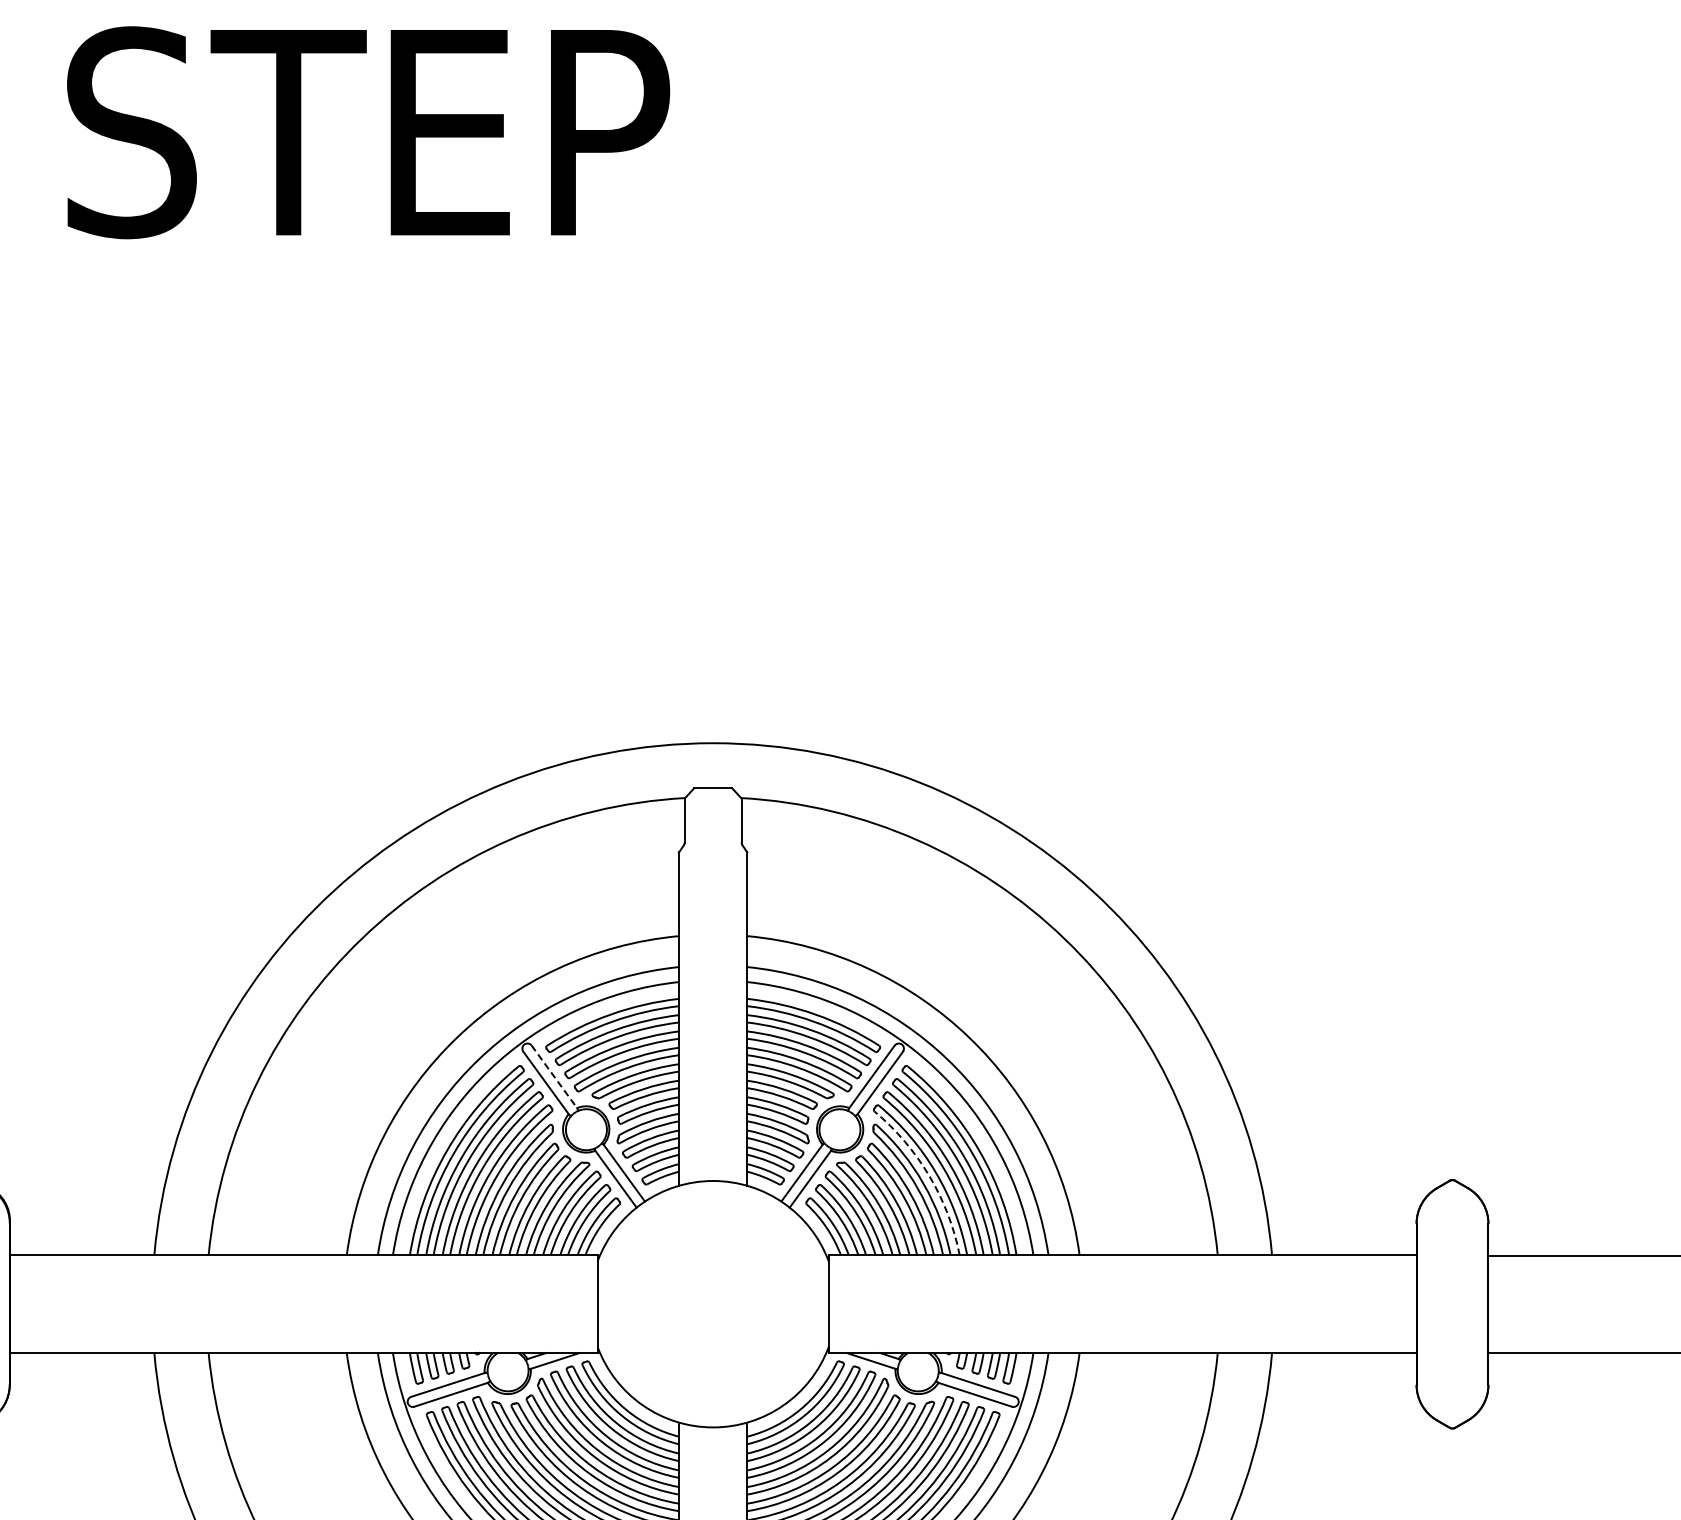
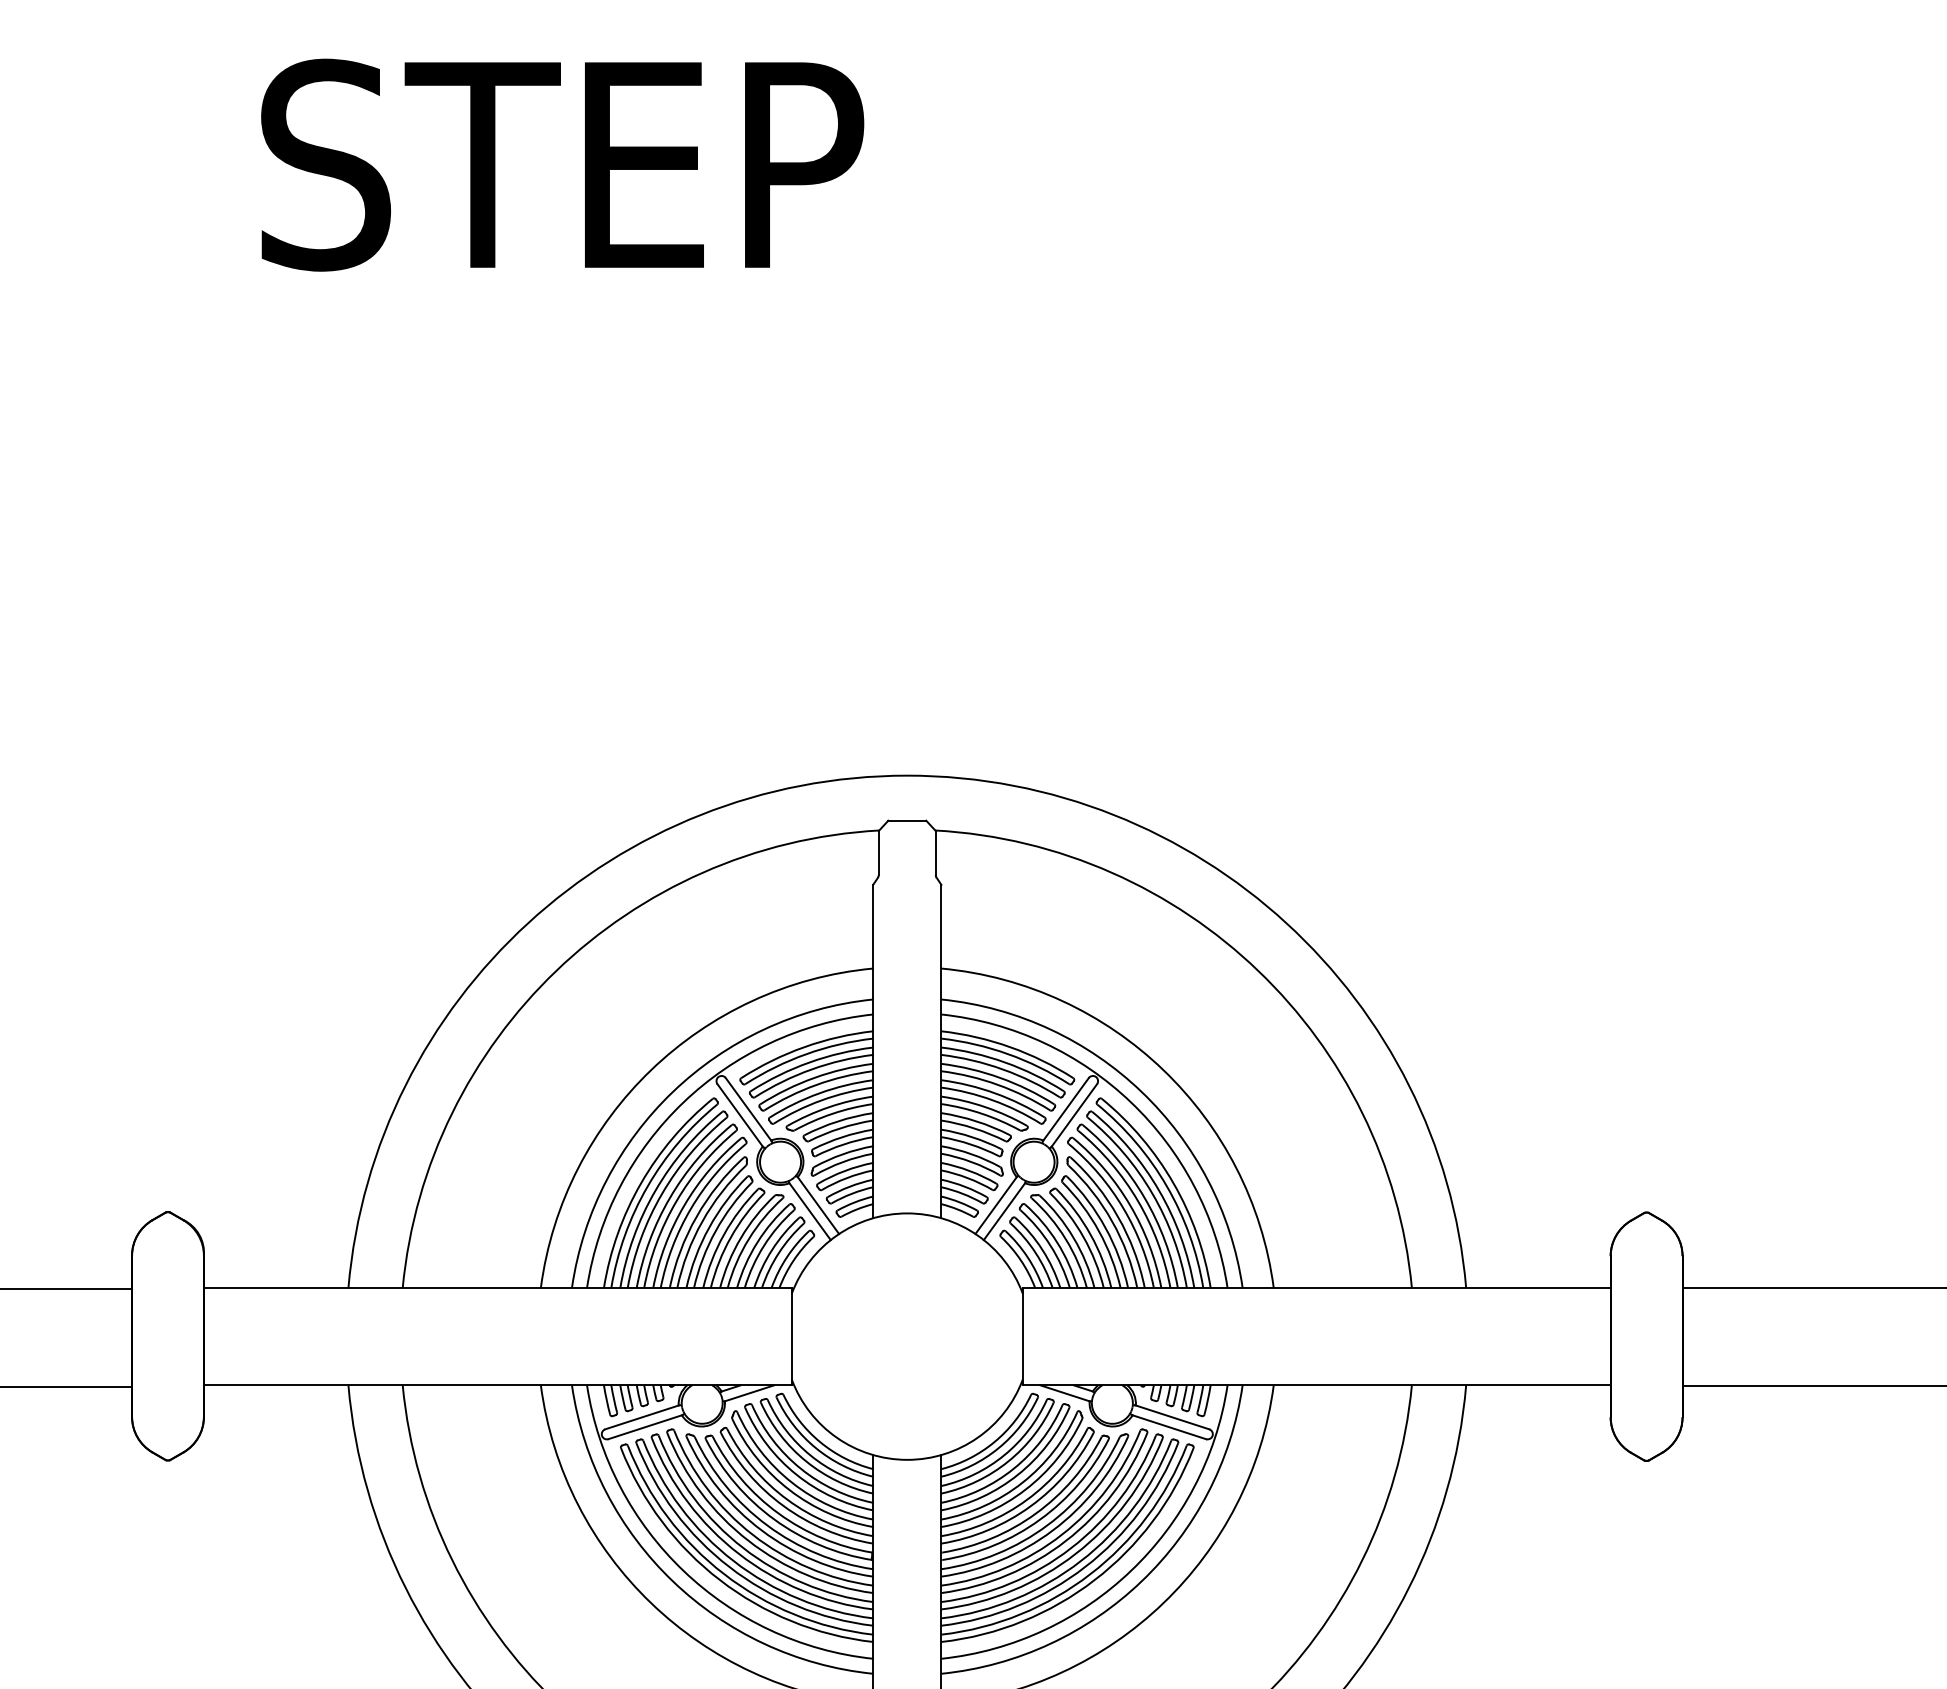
line: (554, 1077) -> (748, 1109), dashed -> solid
arc: (929, 1176) -> (1123, 1208), dashed -> solid

